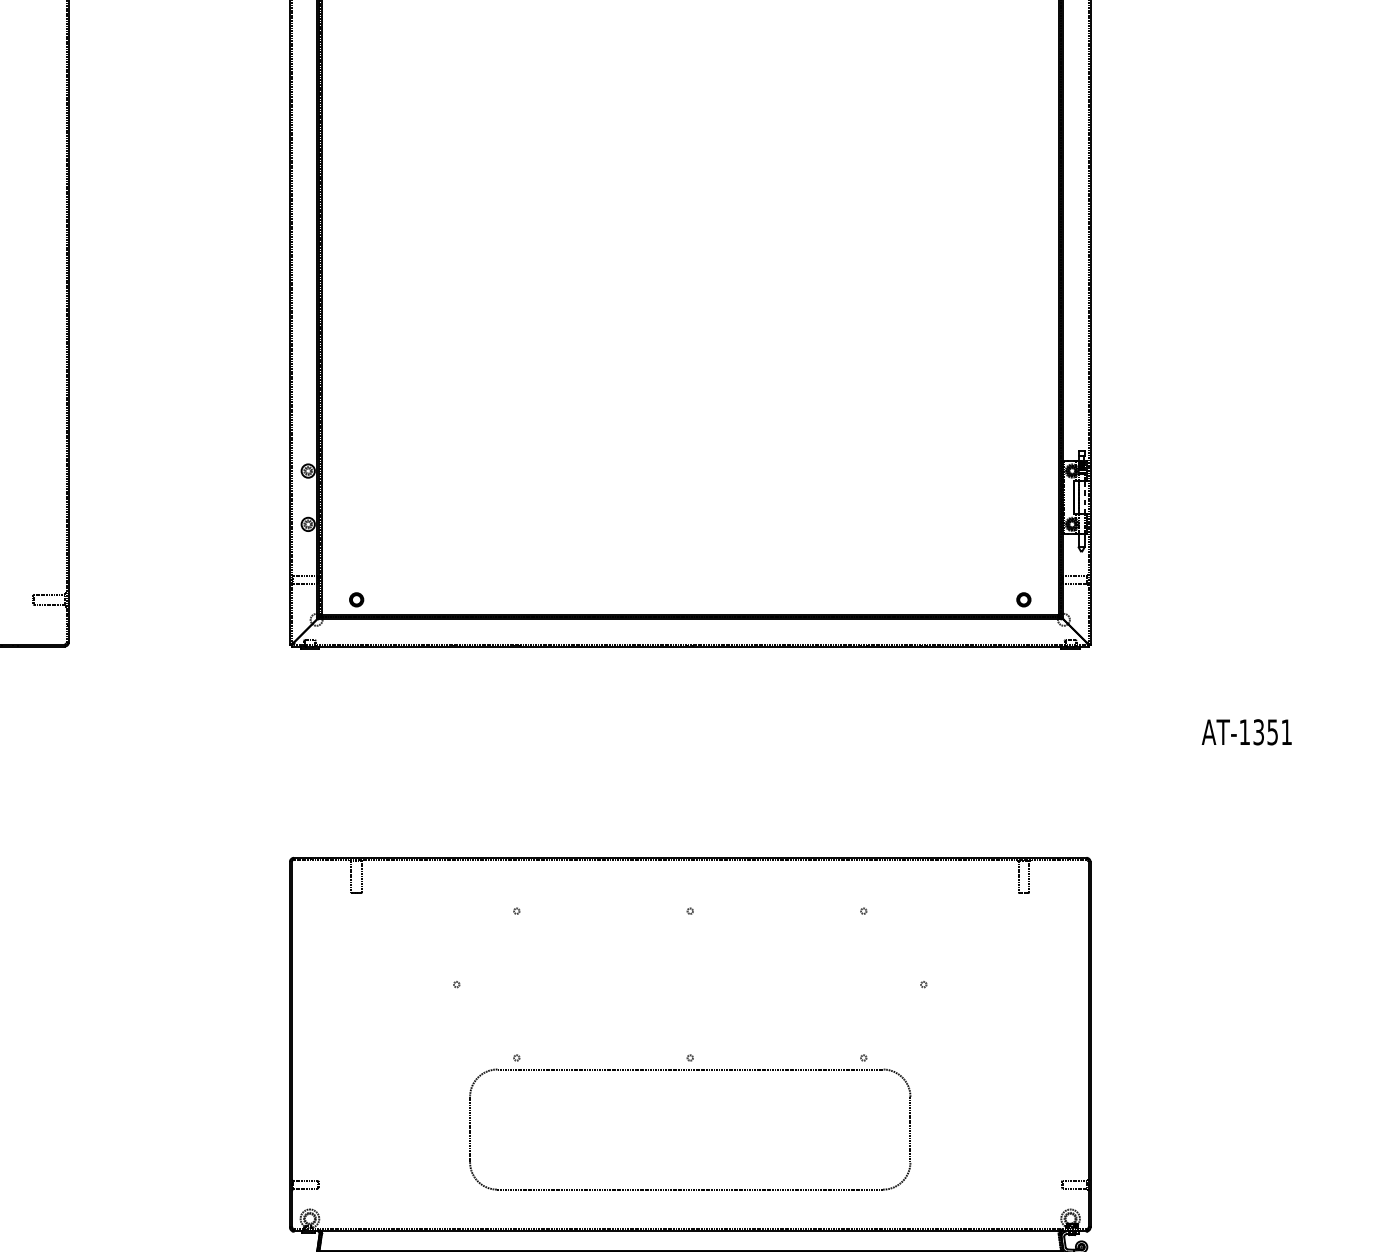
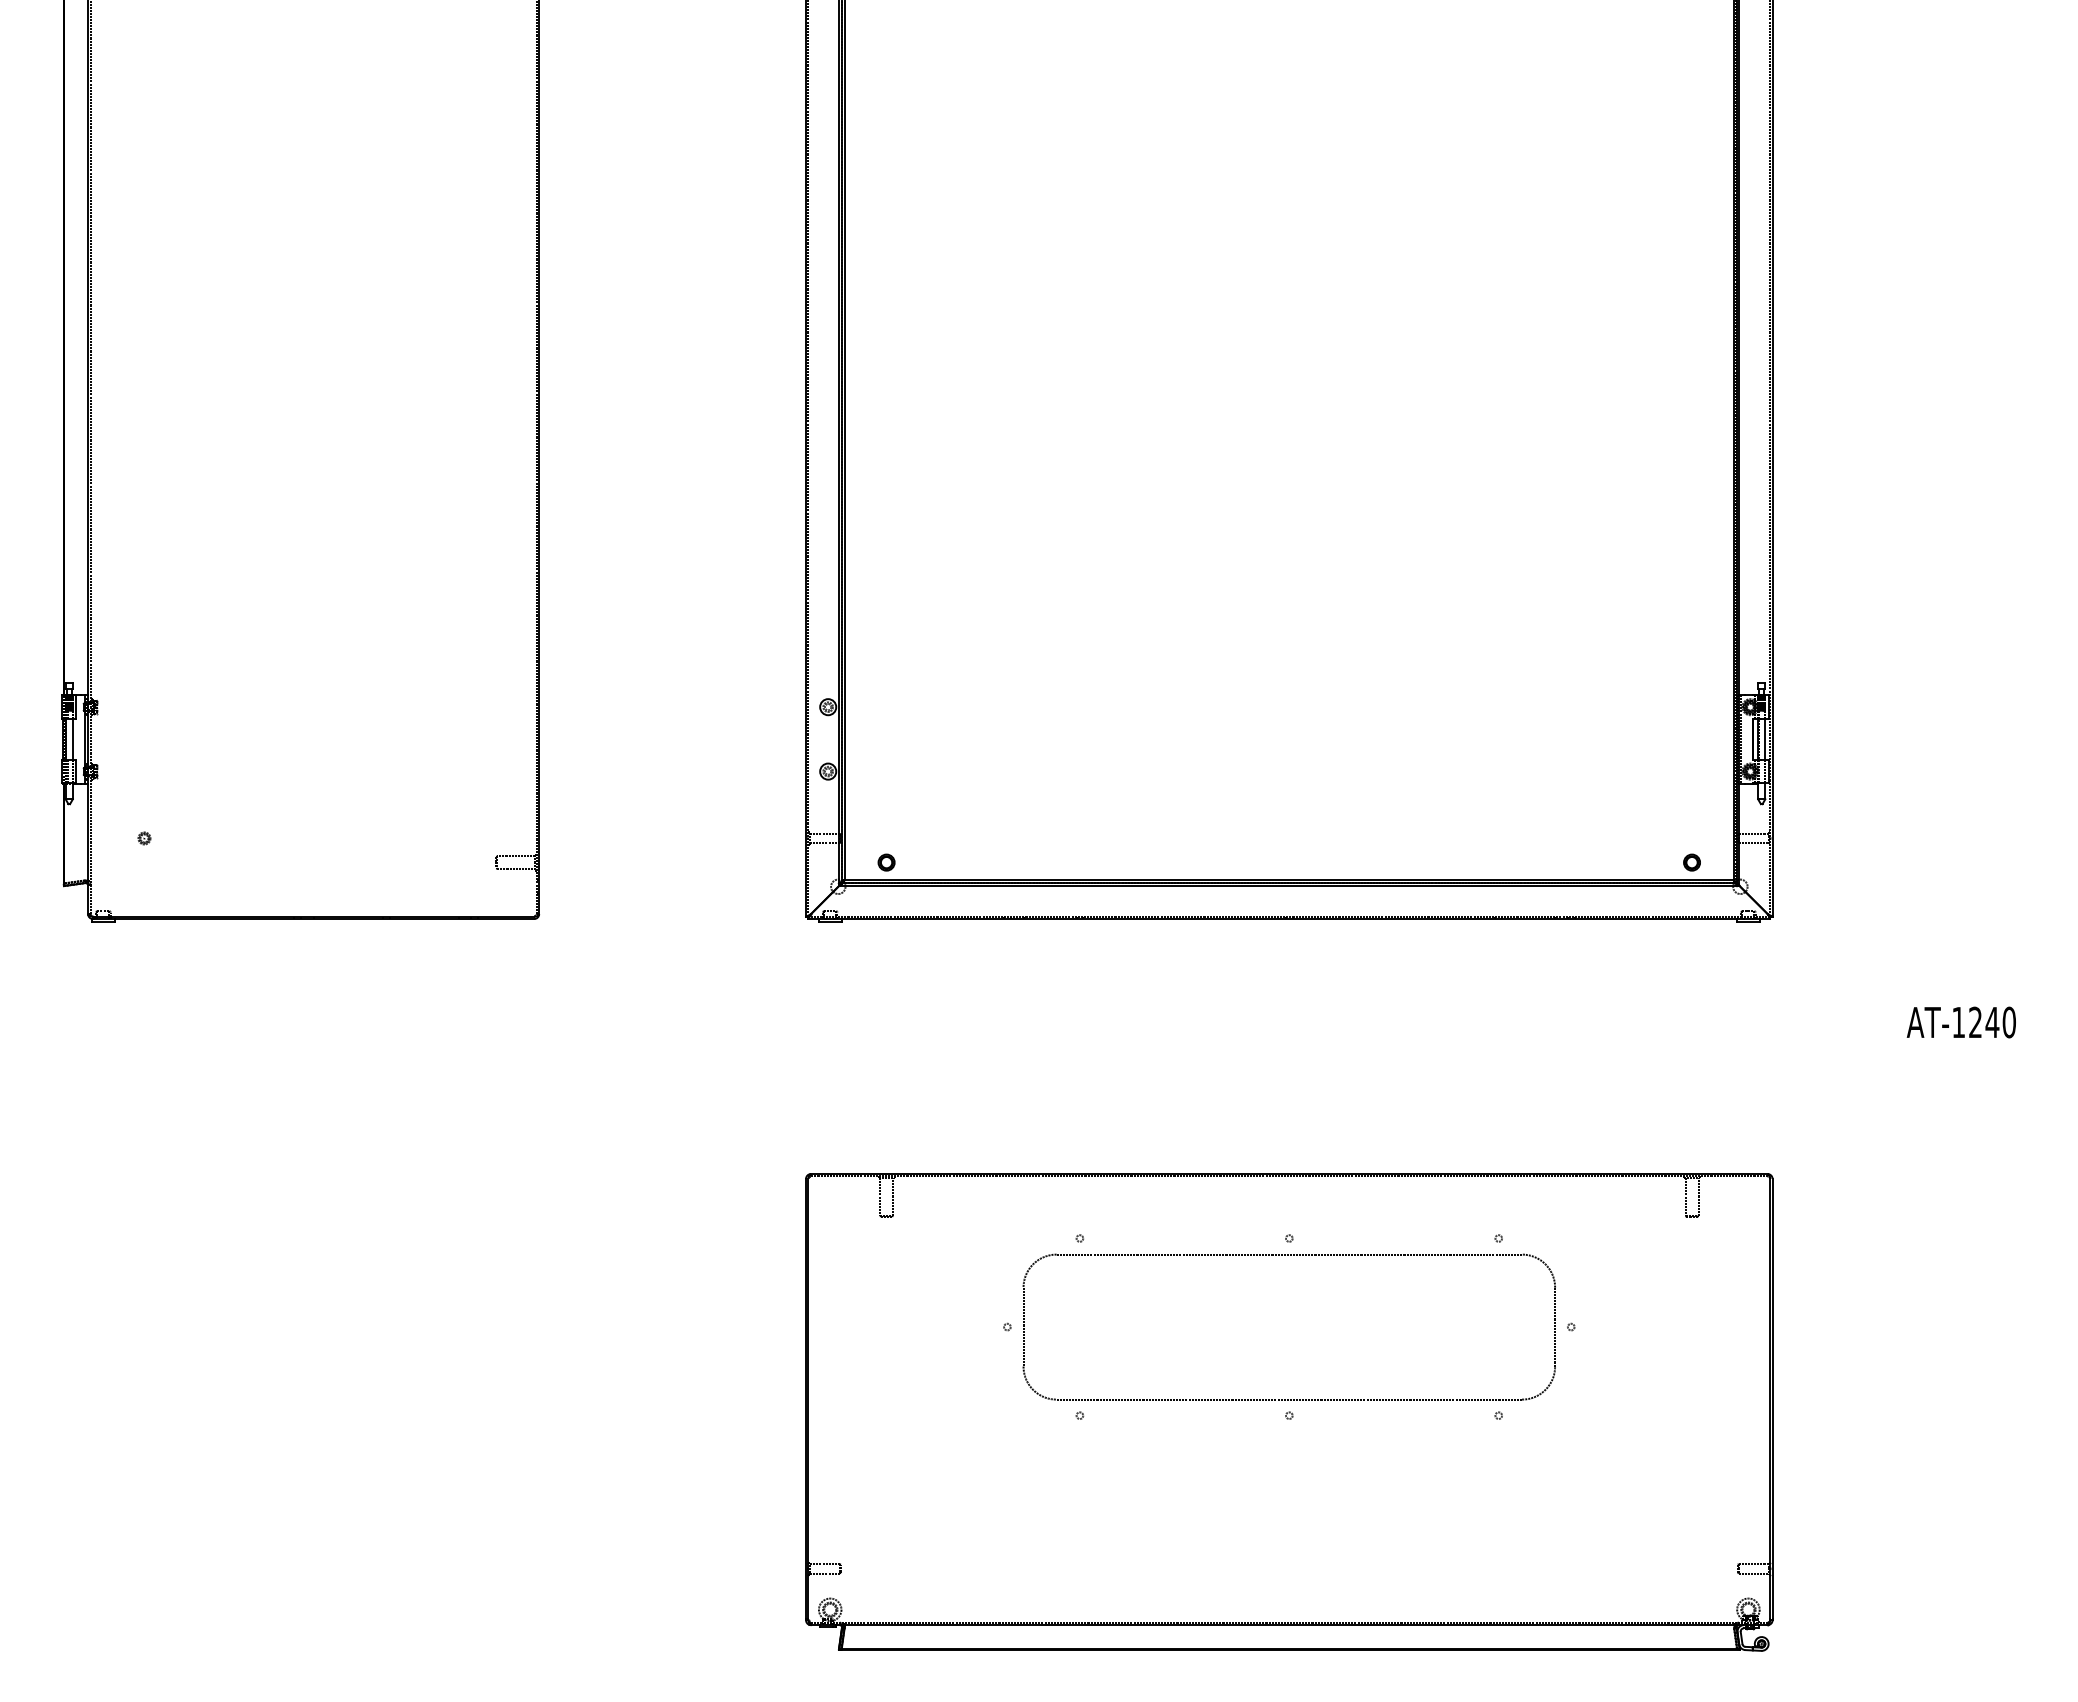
line: (1084, 497) -> (1765, 738), dashed -> solid
text: (1272, 732) -> (1992, 1022), AT-1351 -> AT-1240
part: (689, 1070) -> (1288, 1255), moved

